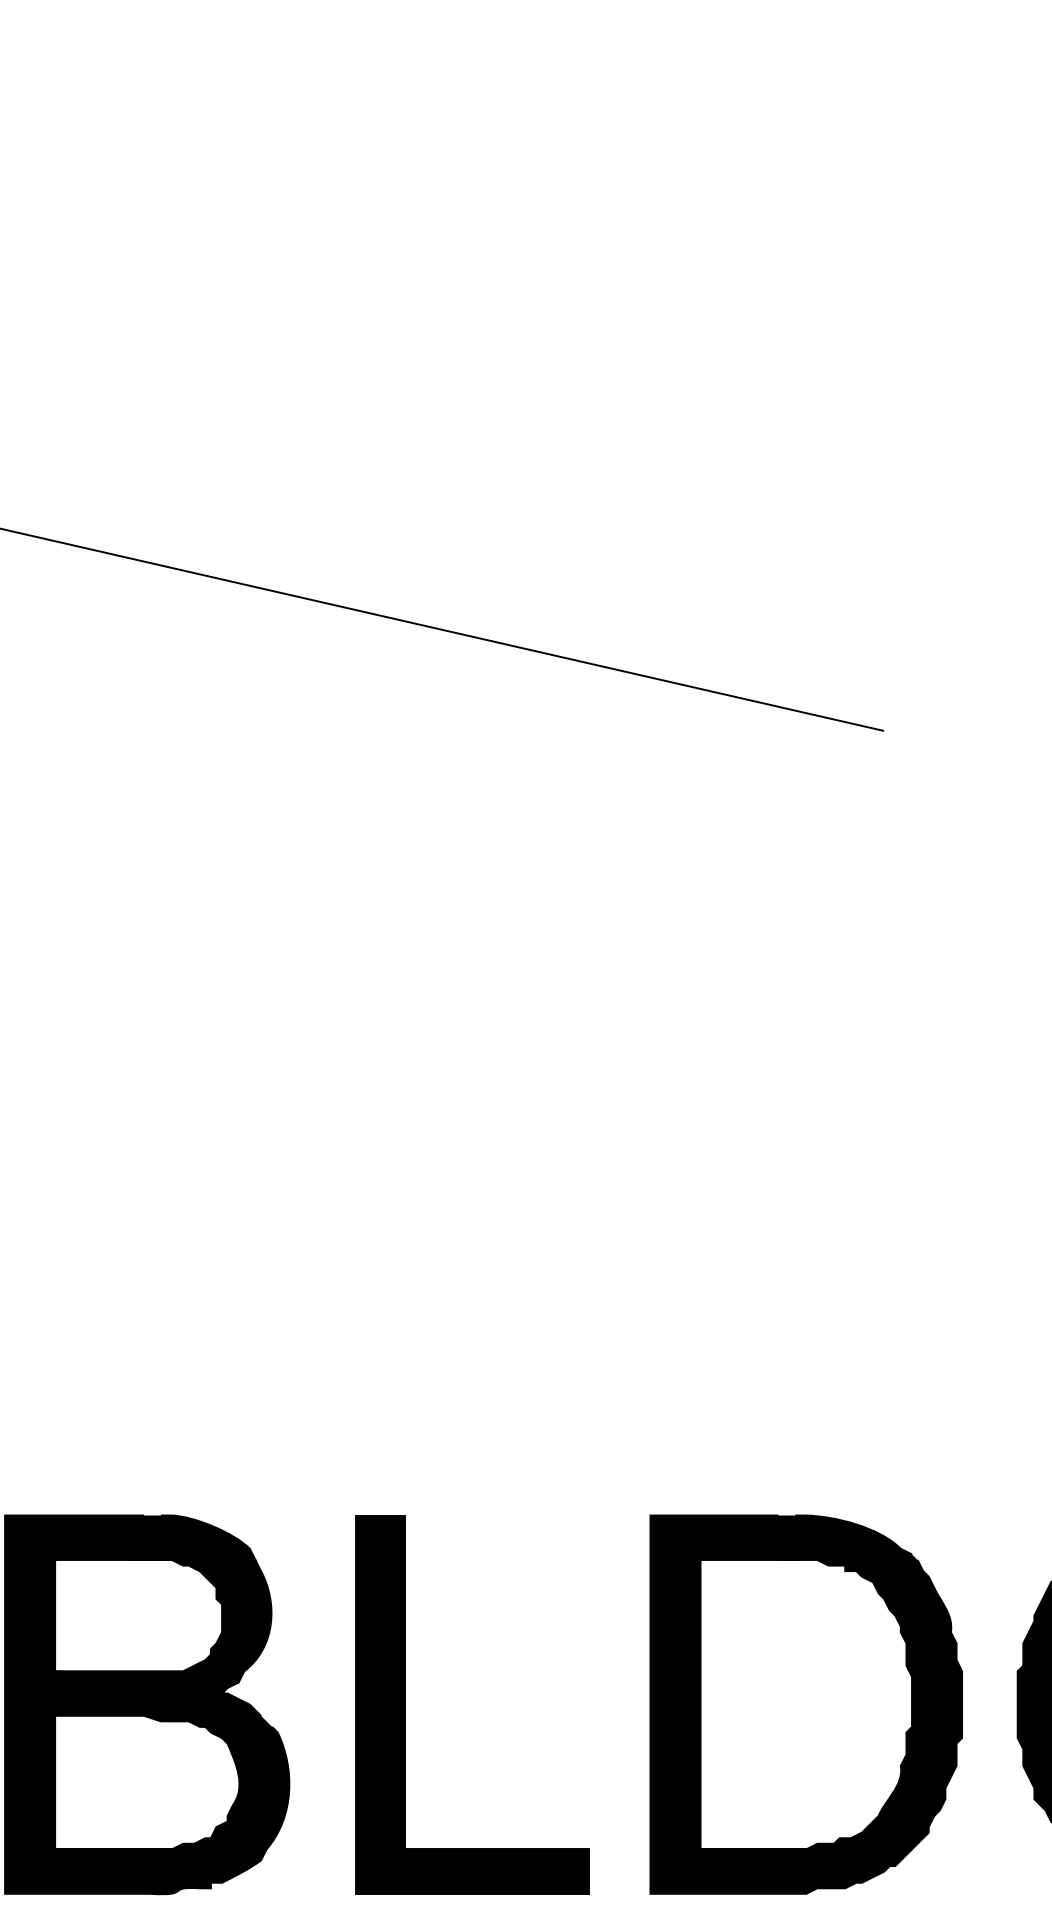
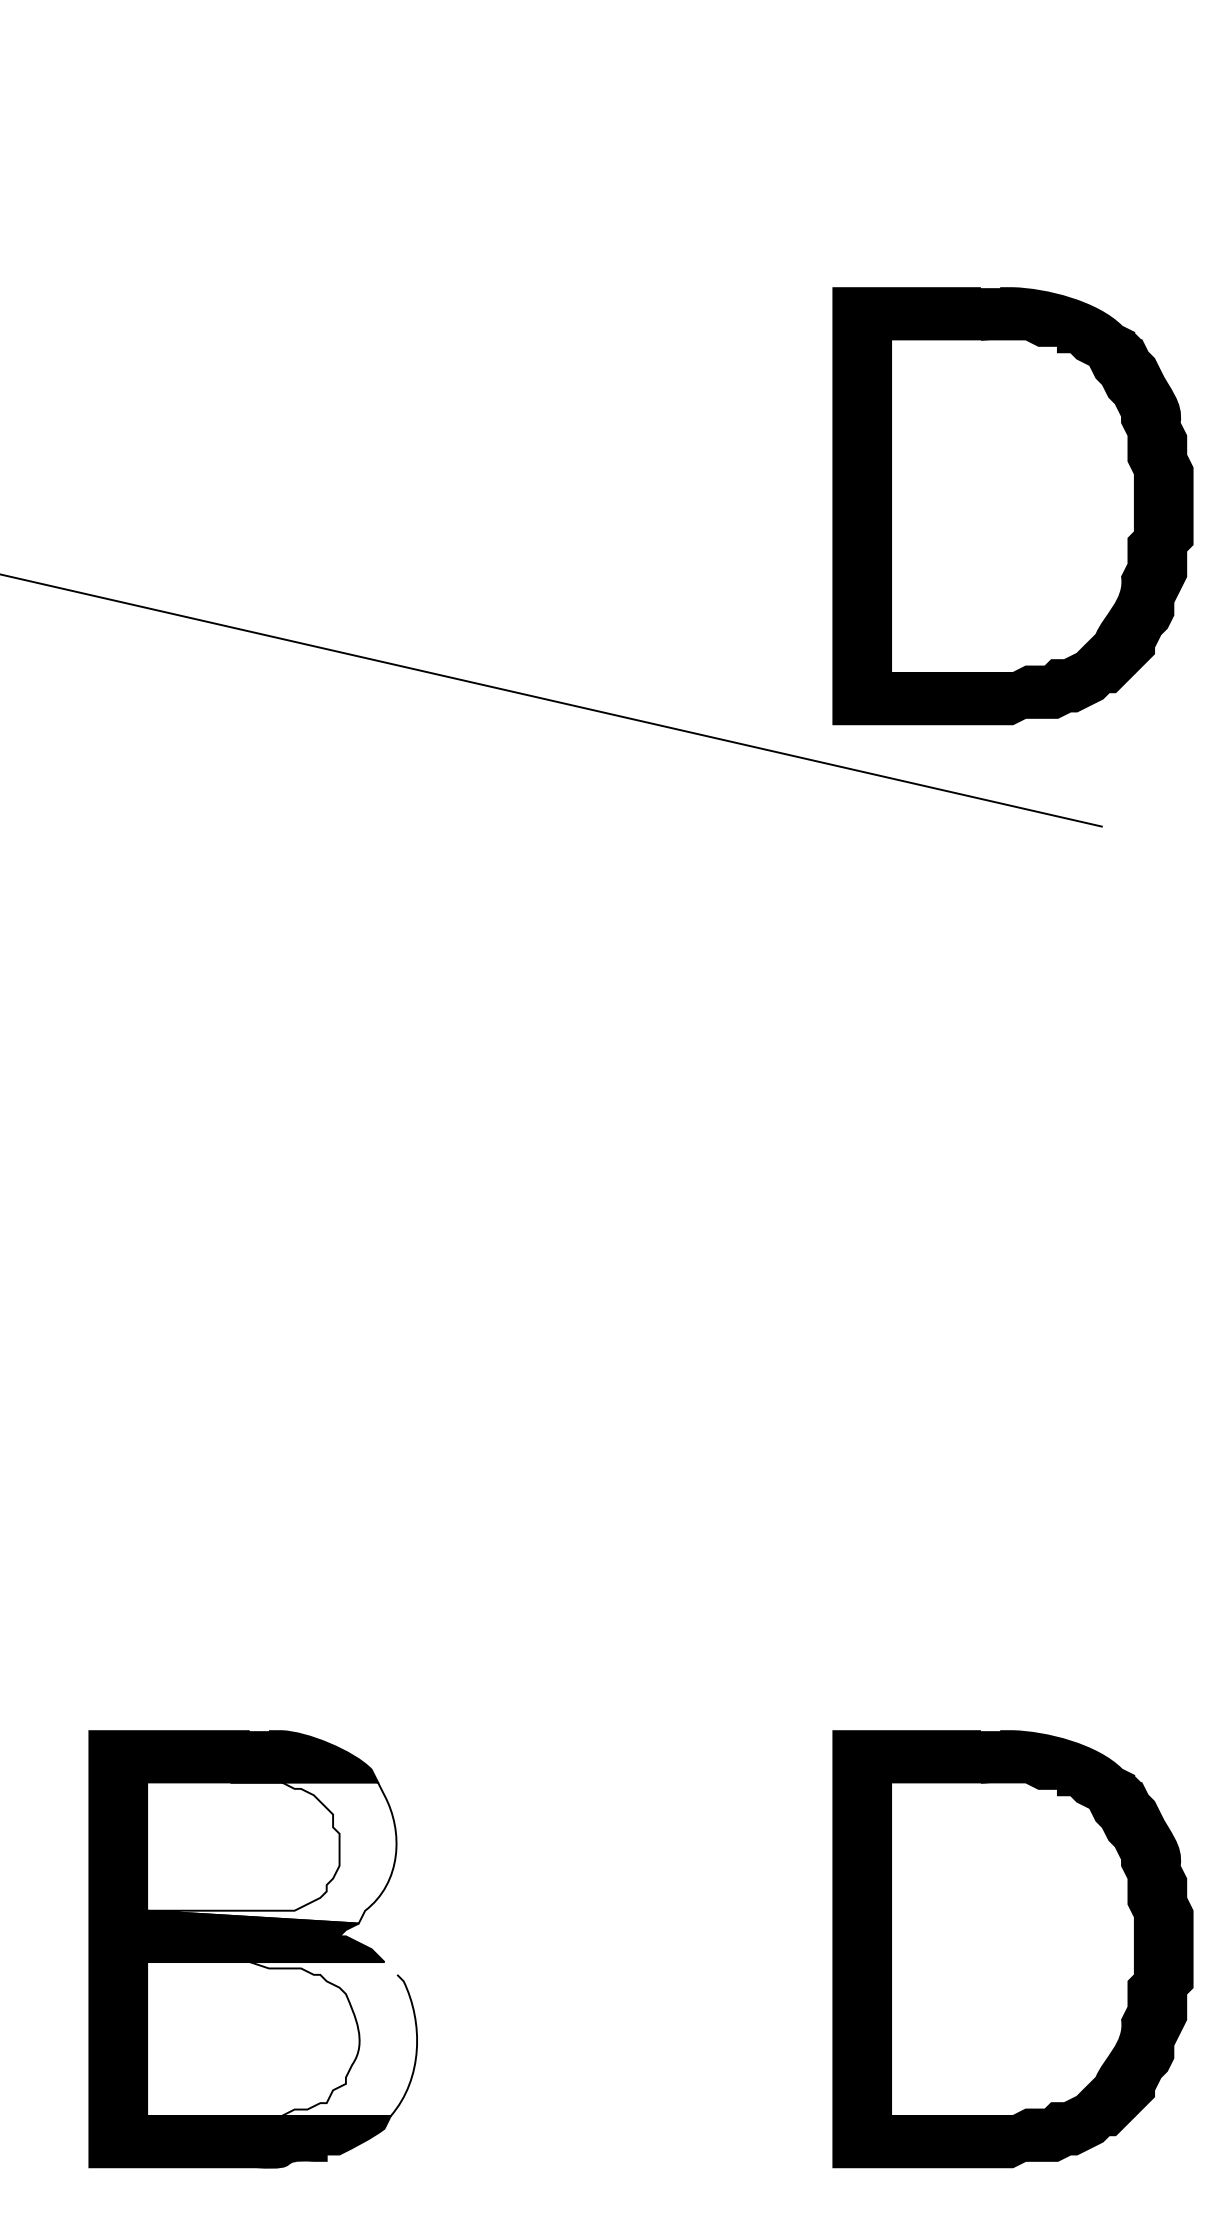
part: (805, 453) -> (1012, 506), added
fill: (163, 1620) -> (271, 1852), removed
part: (405, 1704) -> (550, 1948), removed
fill: (172, 1783) -> (282, 2039), removed

